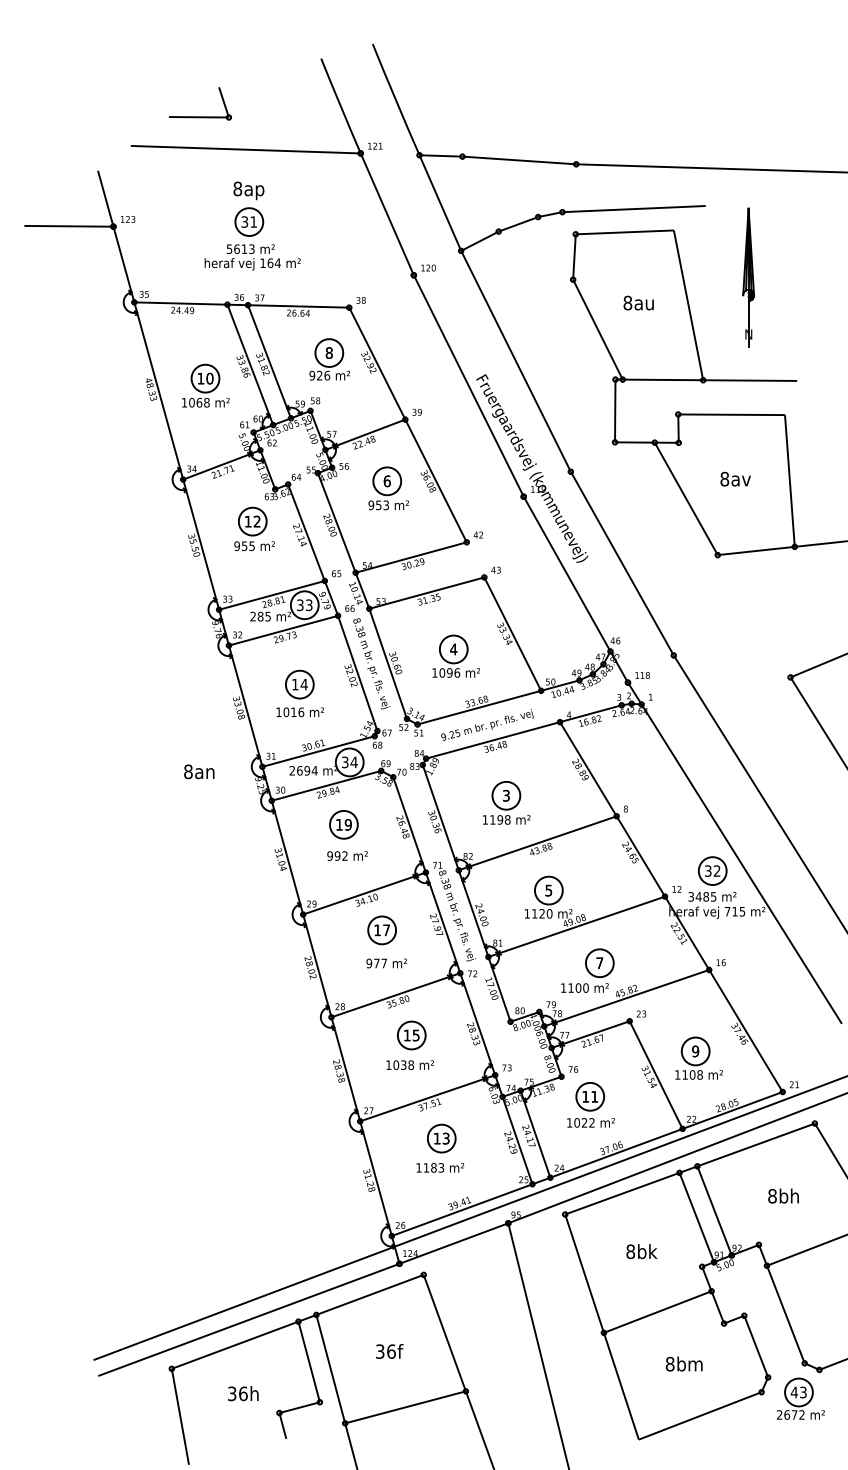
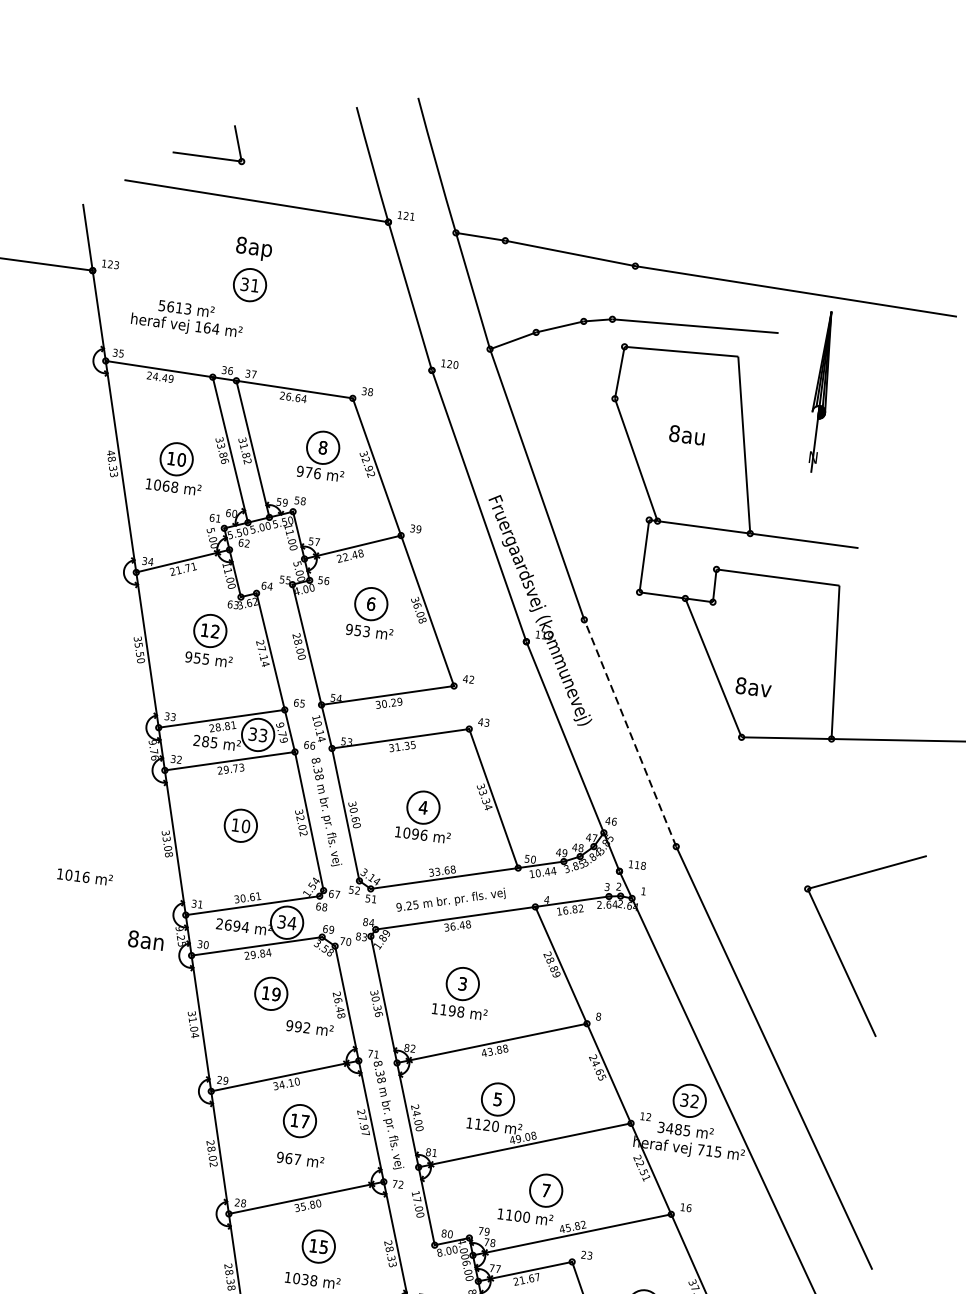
text: (252, 257) -> (187, 318), moved
part: (748, 277) -> (821, 391), moved
text: (319, 375) -> (308, 472), 926 -> 976
text: (735, 478) -> (753, 686), moved
line: (622, 563) -> (630, 733), solid -> dashed
text: (303, 684) -> (245, 826), 14 -> 10
text: (300, 712) -> (85, 877), moved
text: (199, 771) -> (146, 940), moved
text: (347, 855) -> (309, 1027), moved
text: (376, 963) -> (288, 1158), 977 -> 967

